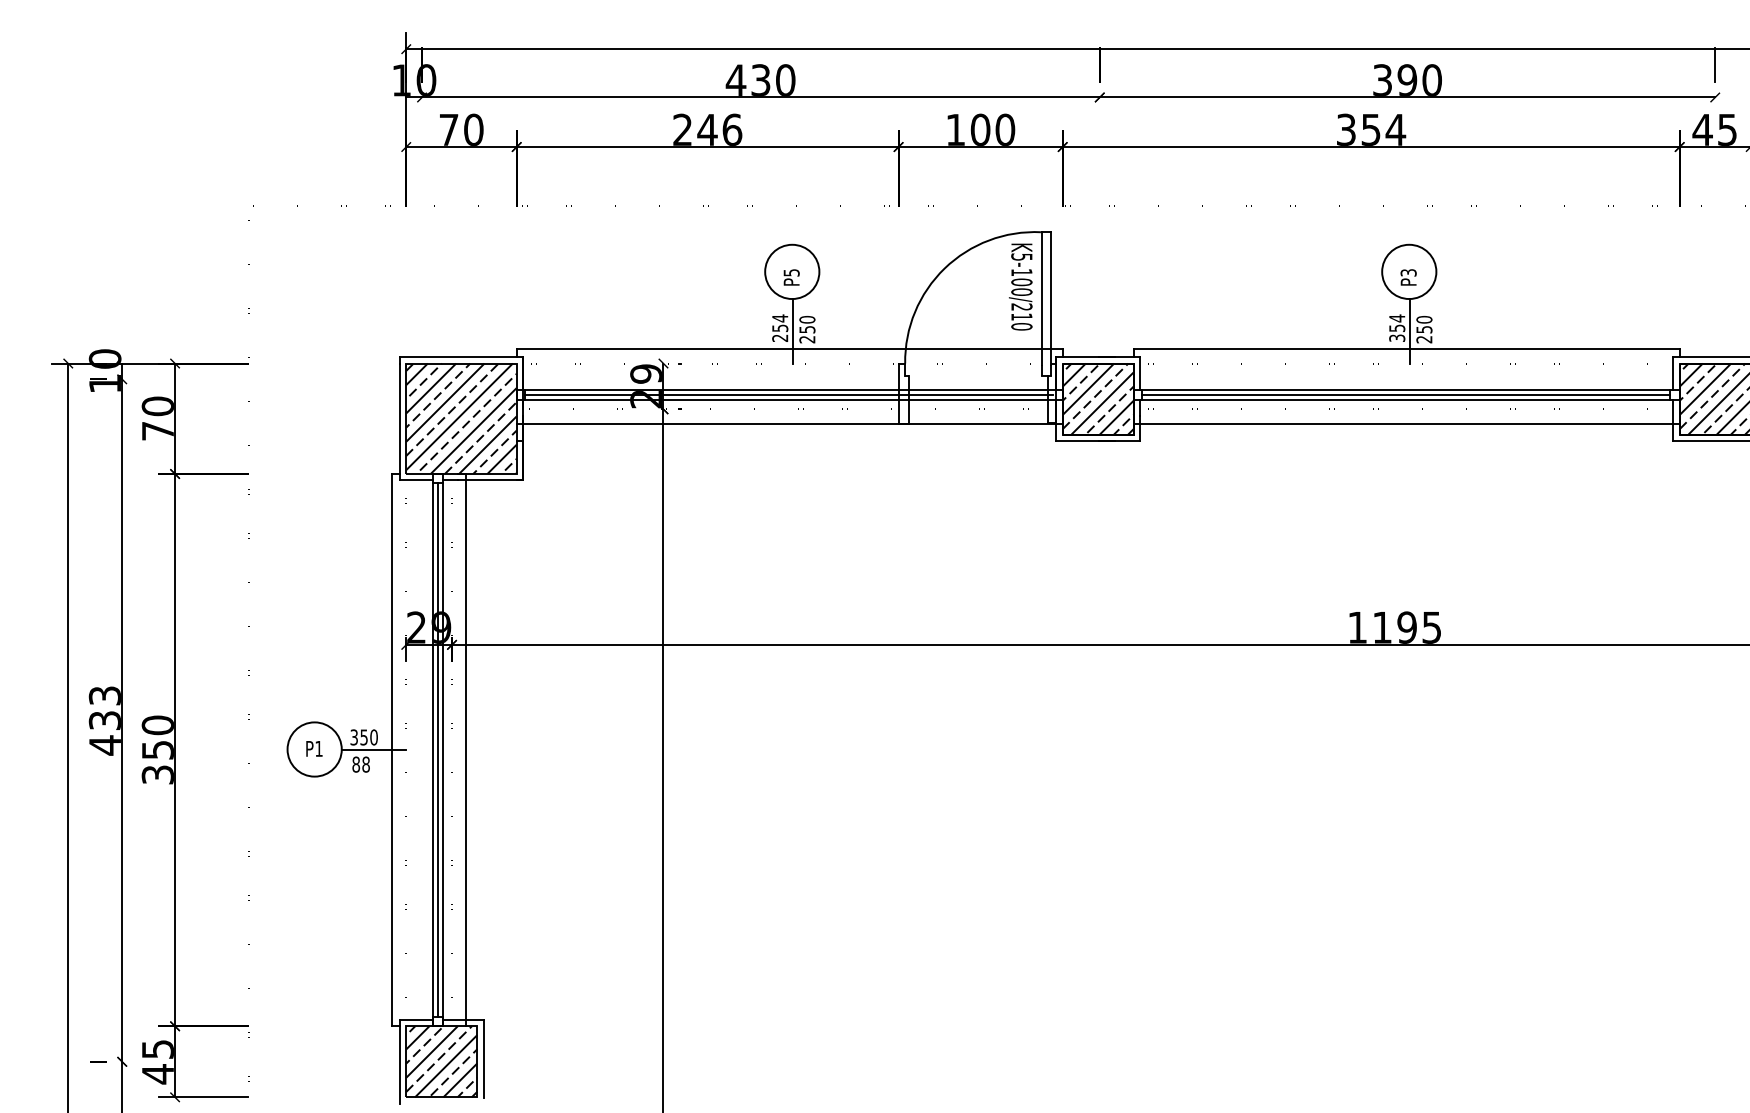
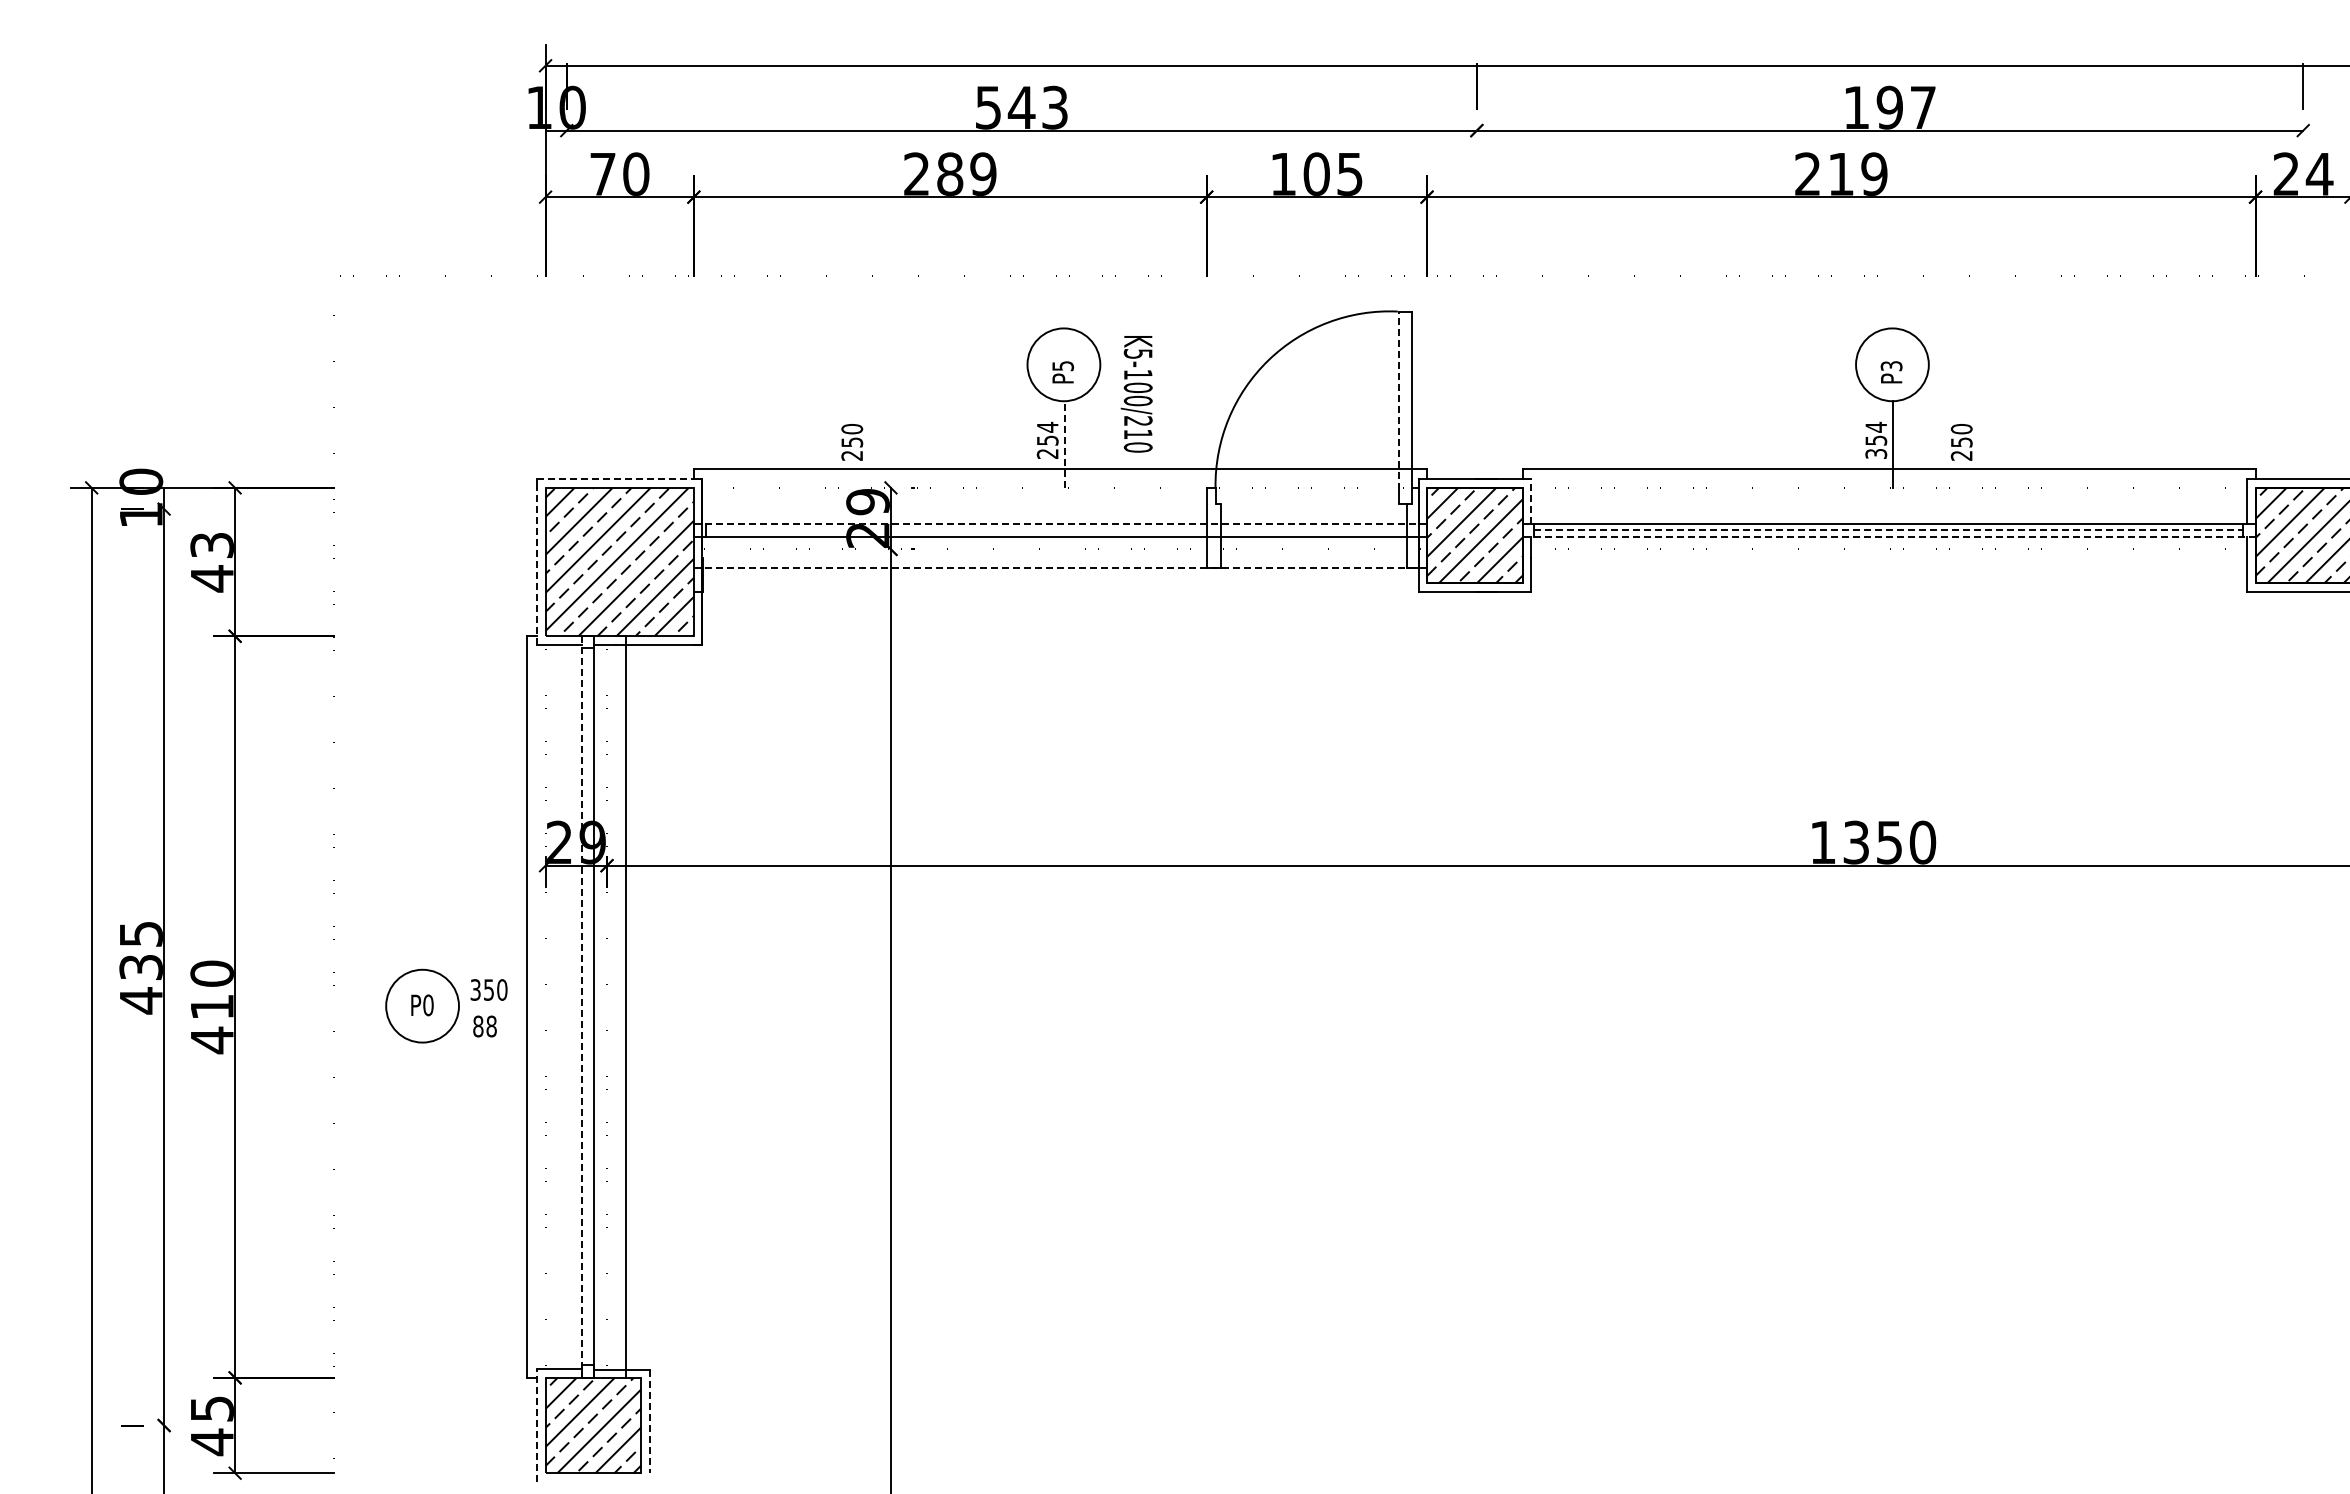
text: (760, 80) -> (1021, 107), 430 -> 543
text: (1407, 80) -> (1890, 107), 390 -> 197
text: (719, 129) -> (966, 173), 246 -> 289
text: (1005, 129) -> (1350, 173), 100 -> 105
text: (1371, 129) -> (1841, 173), 354 -> 219
text: (1714, 129) -> (2302, 173), 45 -> 24
text: (1020, 287) -> (1136, 394), moved
line: (1041, 298) -> (1398, 400), solid -> dashed
text: (807, 329) -> (852, 442), moved
text: (1424, 329) -> (1961, 442), moved
line: (792, 331) -> (1064, 444), solid -> dashed
line: (459, 357) -> (616, 479), solid -> dashed
line: (1139, 373) -> (1530, 501), solid -> dashed
line: (789, 390) -> (1060, 523), solid -> dashed
line: (788, 395) -> (1059, 530), removed
line: (1407, 395) -> (1889, 530), solid -> dashed
line: (1407, 399) -> (1889, 536), solid -> dashed
text: (157, 419) -> (211, 562), 70 -> 43
line: (400, 421) -> (537, 565), solid -> dashed
line: (789, 423) -> (1060, 568), solid -> dashed
line: (1406, 423) -> (1888, 568), removed
text: (1407, 627) -> (1889, 842), 1195 -> 1350
text: (104, 695) -> (140, 933), 433 -> 435
text: (319, 749) -> (428, 1005), P1 -> P0
line: (438, 749) -> (588, 1006), removed
line: (373, 750) -> (501, 1007), removed
line: (433, 750) -> (581, 1007), solid -> dashed
text: (157, 763) -> (211, 1024), 350 -> 410
line: (483, 1058) -> (649, 1421), solid -> dashed
line: (400, 1061) -> (537, 1425), solid -> dashed

